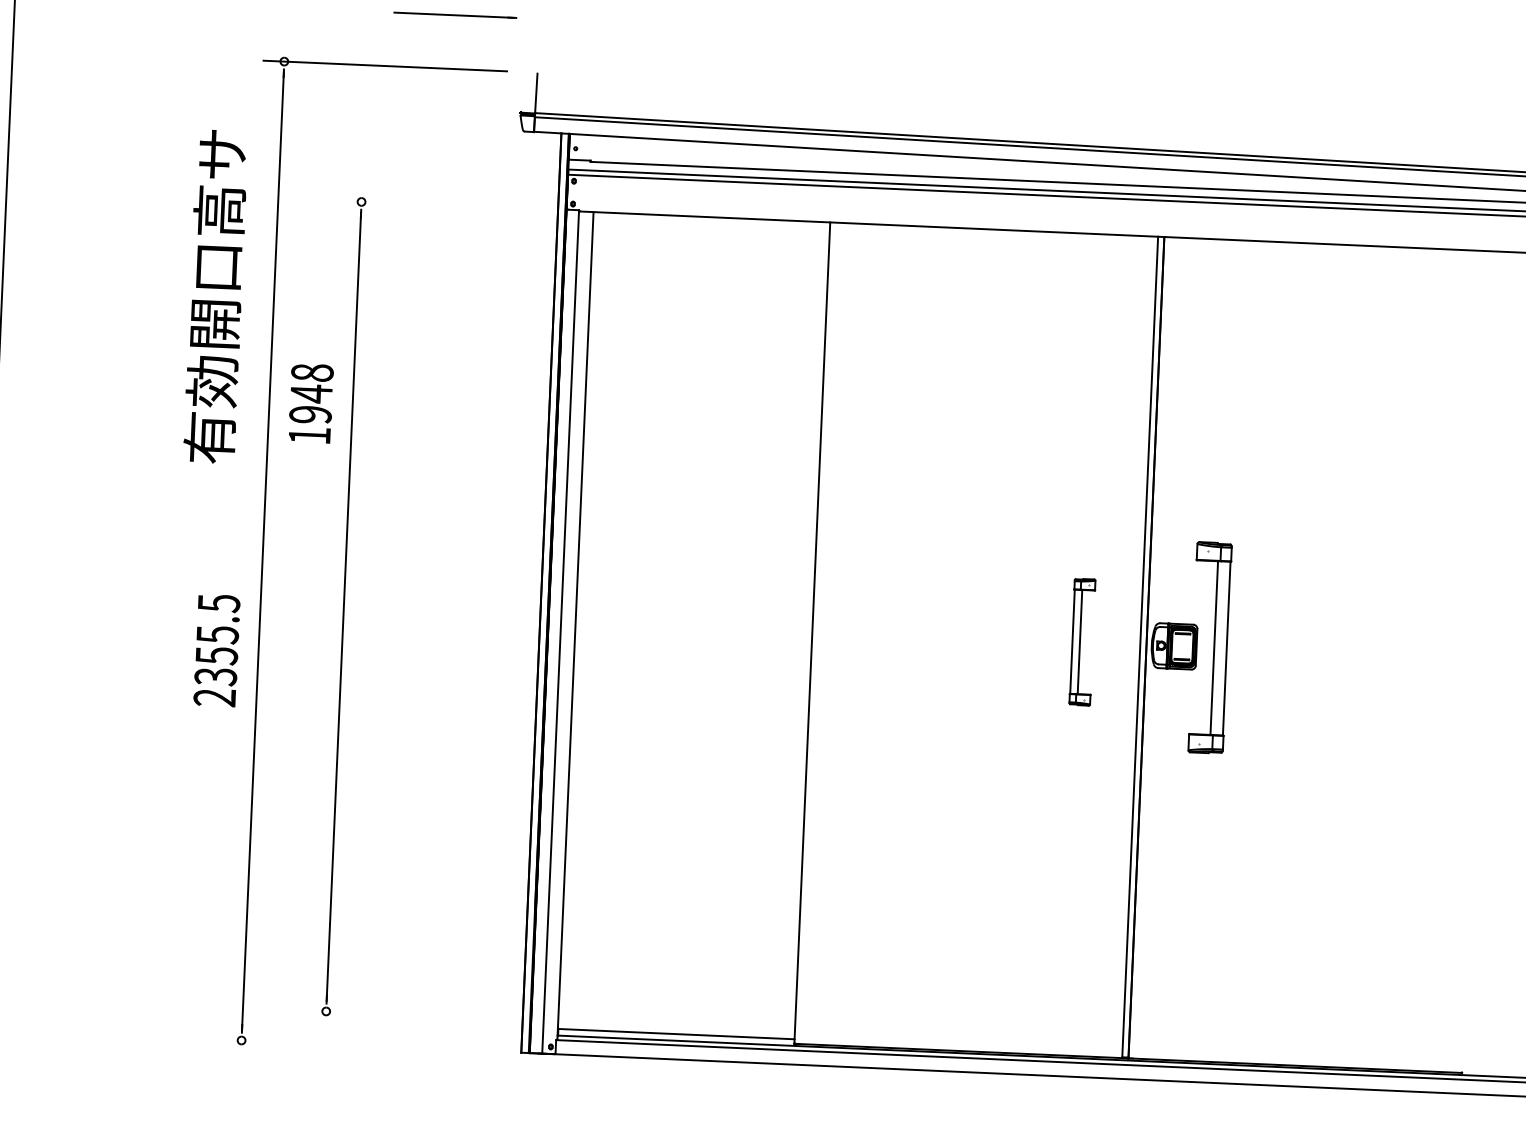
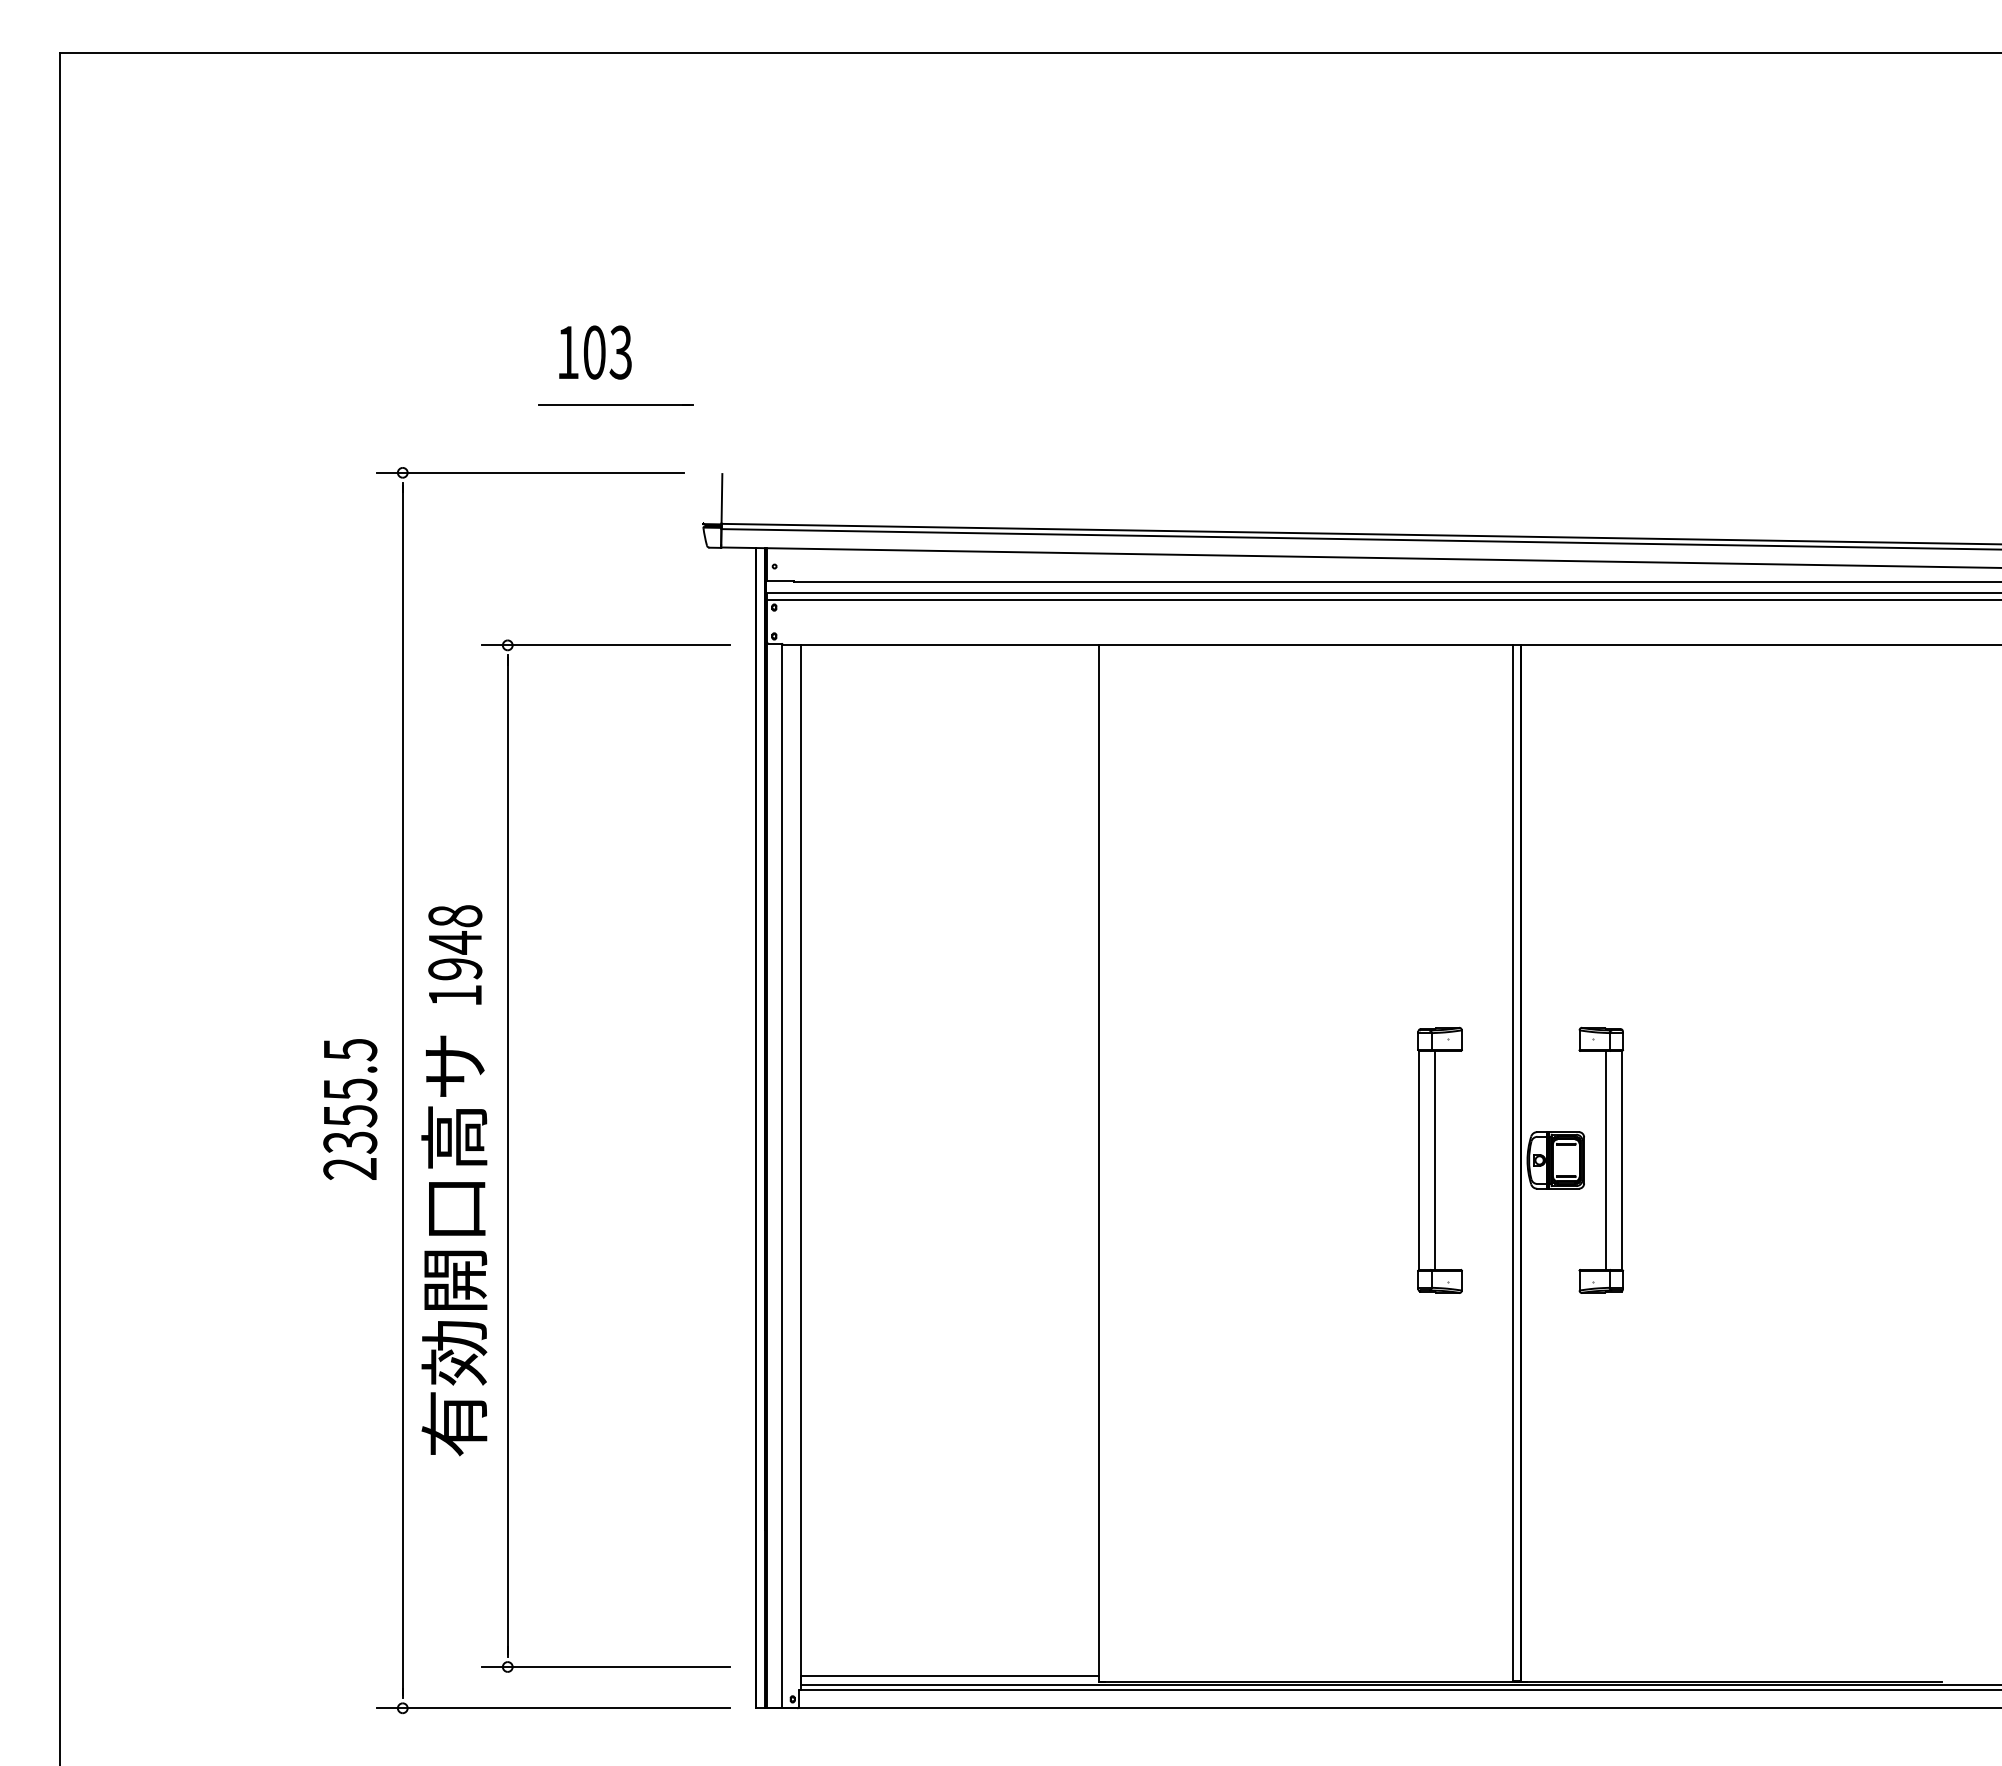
line: (438, 205) -> (605, 645), added
text: (215, 296) -> (454, 1245), moved
text: (311, 403) -> (455, 954), moved
part: (1082, 641) -> (1439, 1159), size x1.67
text: (217, 650) -> (350, 1109), moved
line: (403, 1015) -> (605, 1667), added
line: (360, 1045) -> (552, 1708), added

